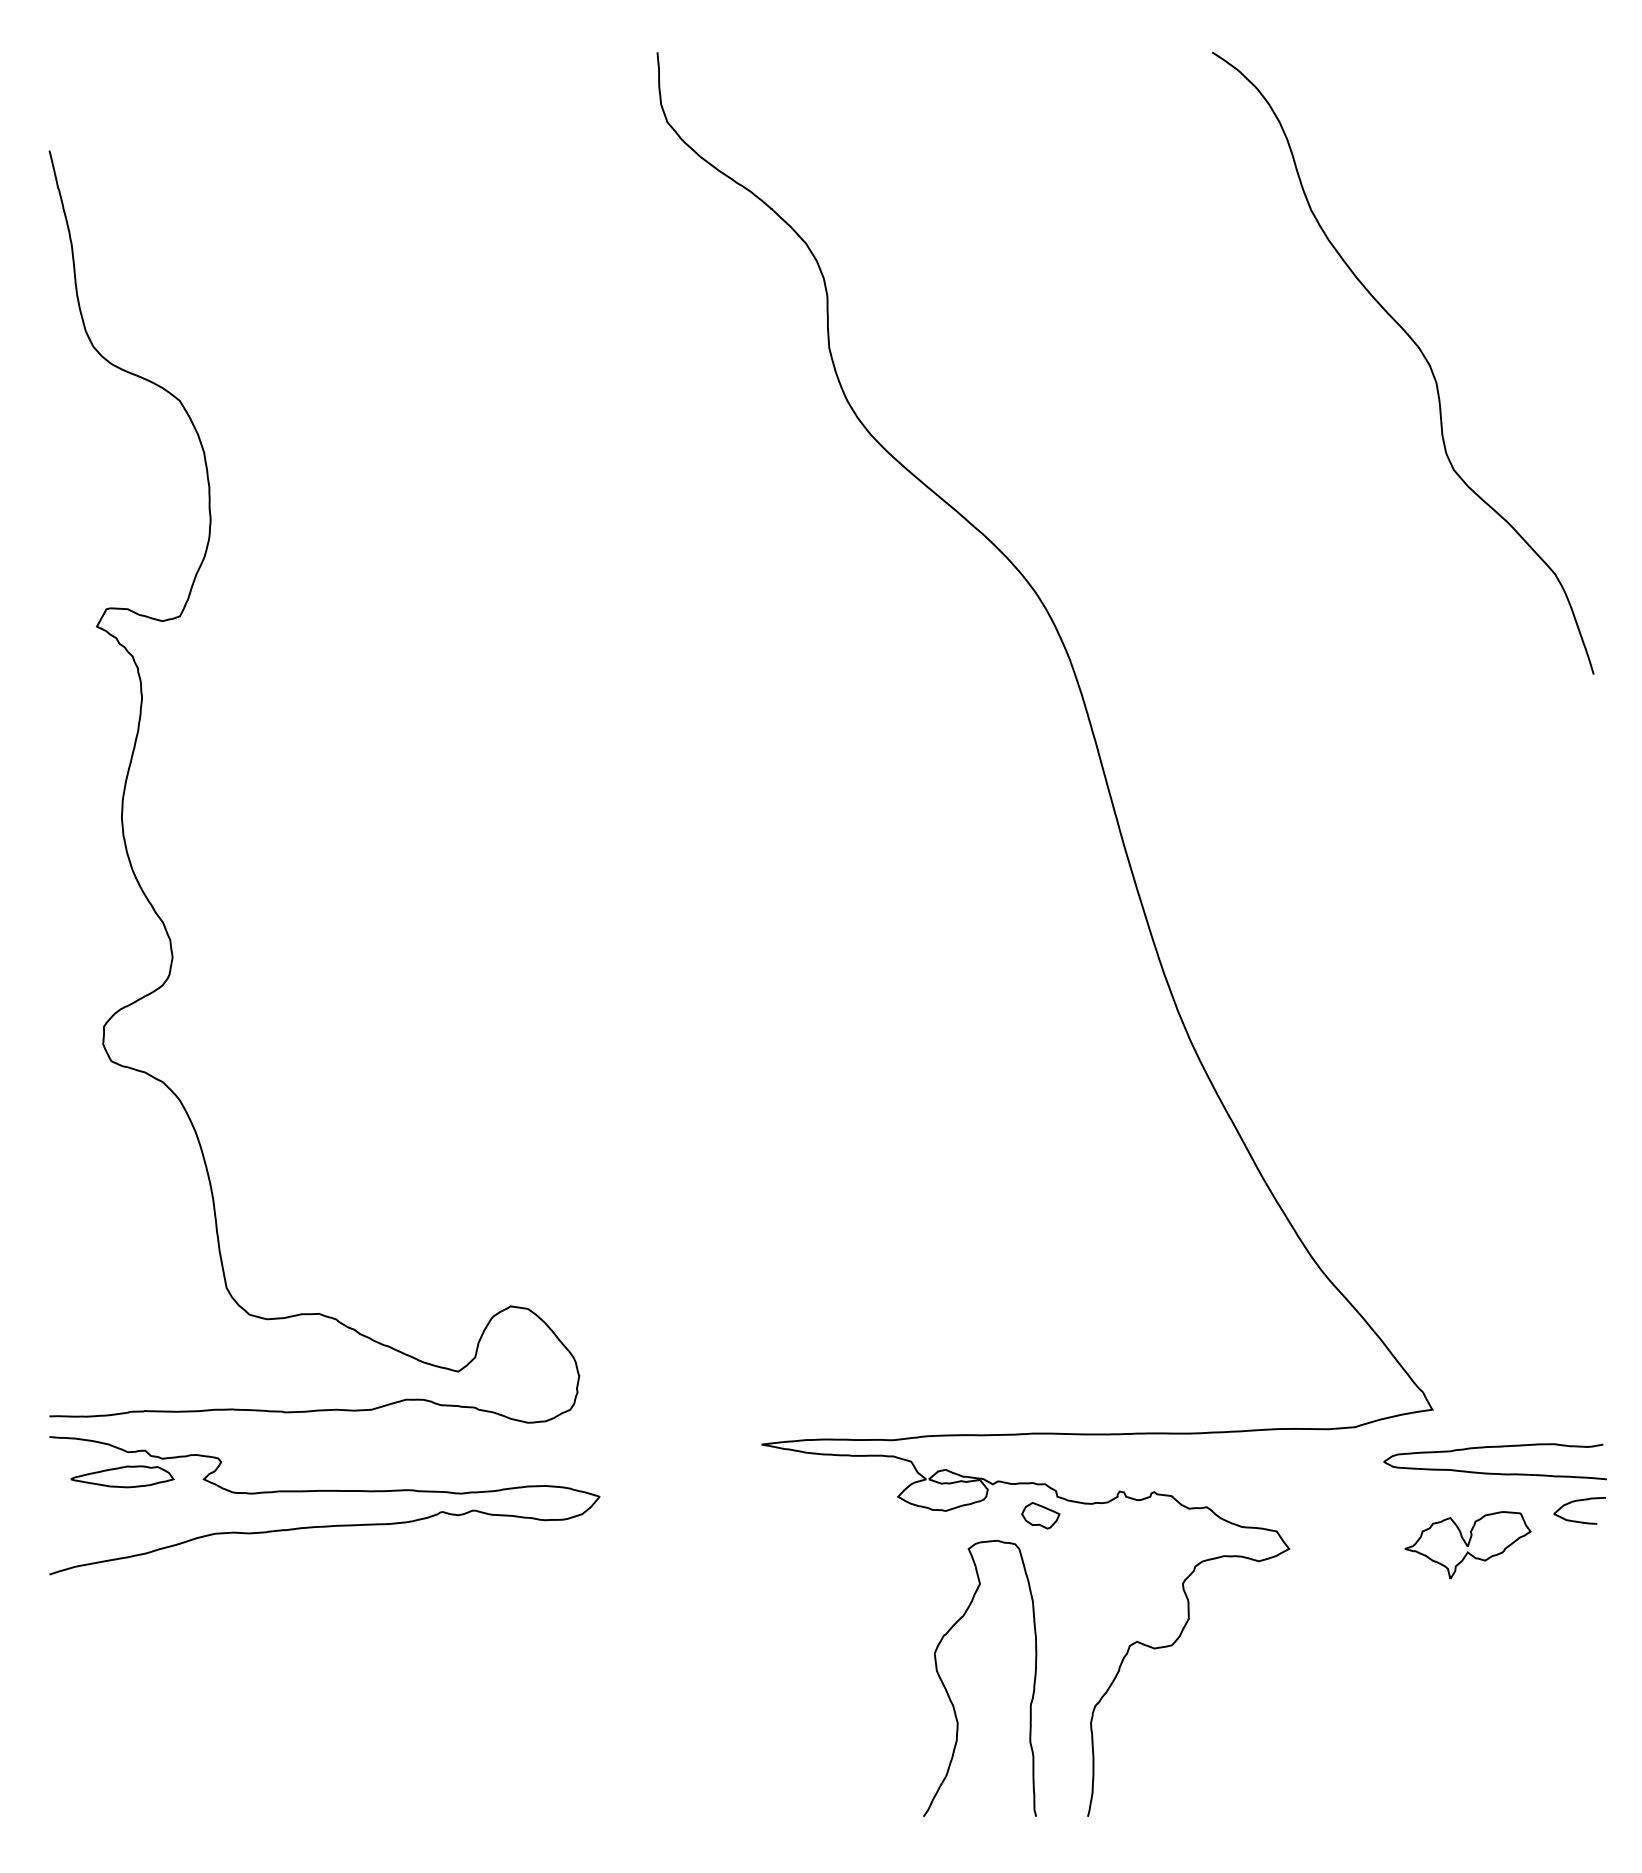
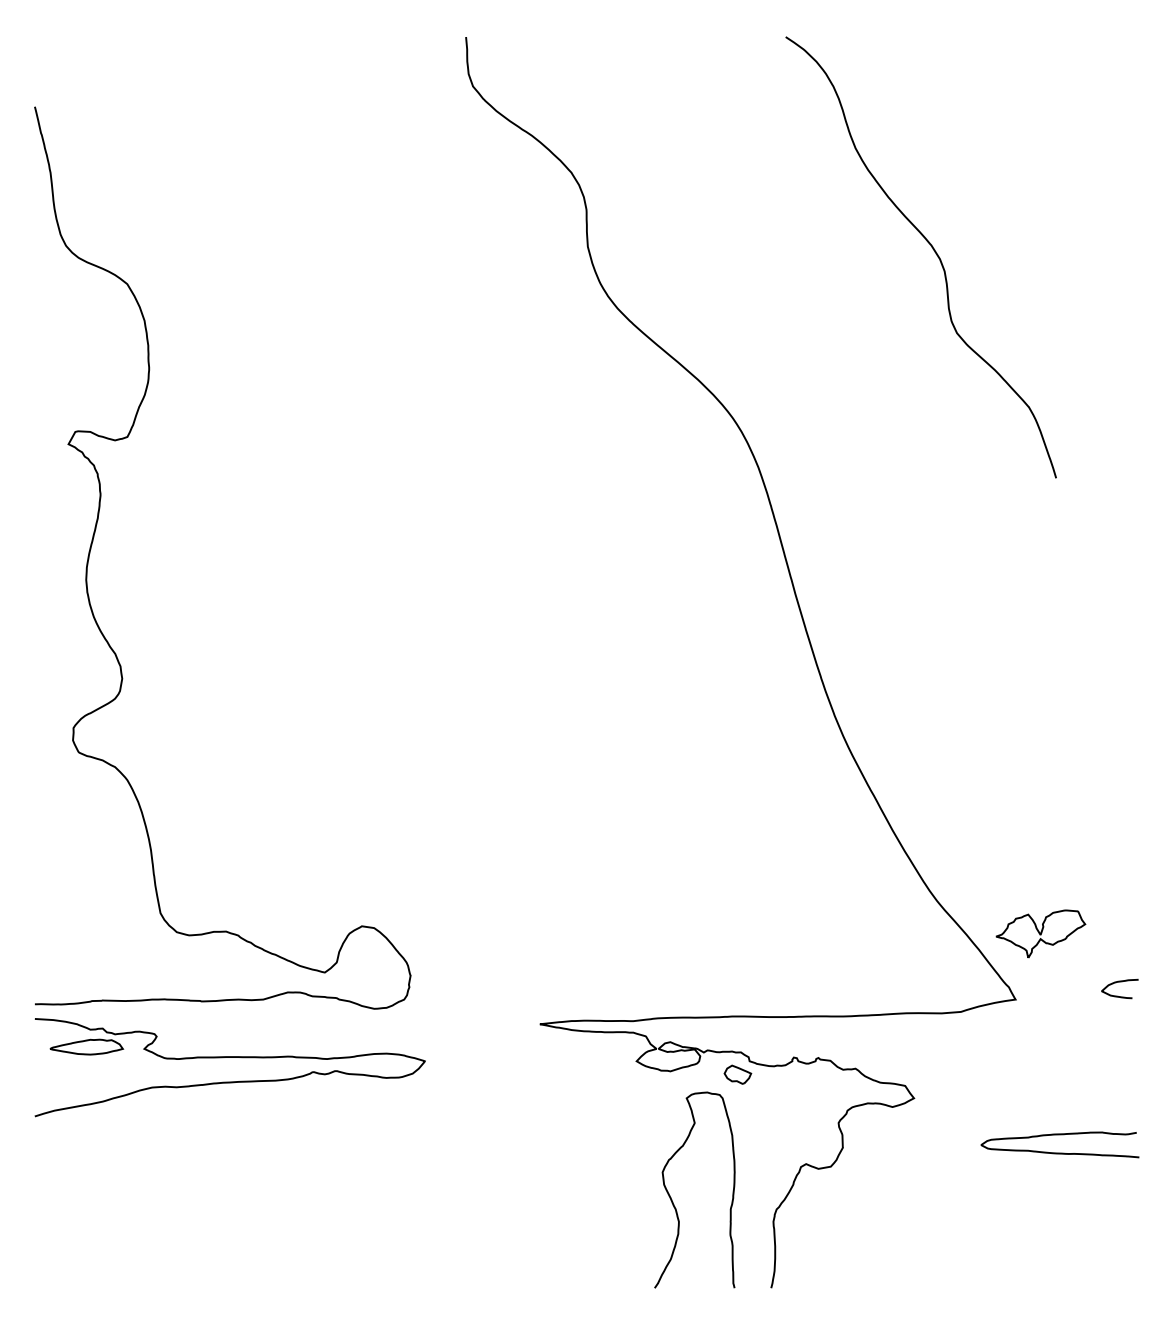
curve: (1420, 352) -> (933, 249), moved
curve: (1492, 1472) -> (1058, 1152), moved
curve: (1579, 1501) -> (1119, 982), moved
part: (1467, 1545) -> (1040, 934), moved

